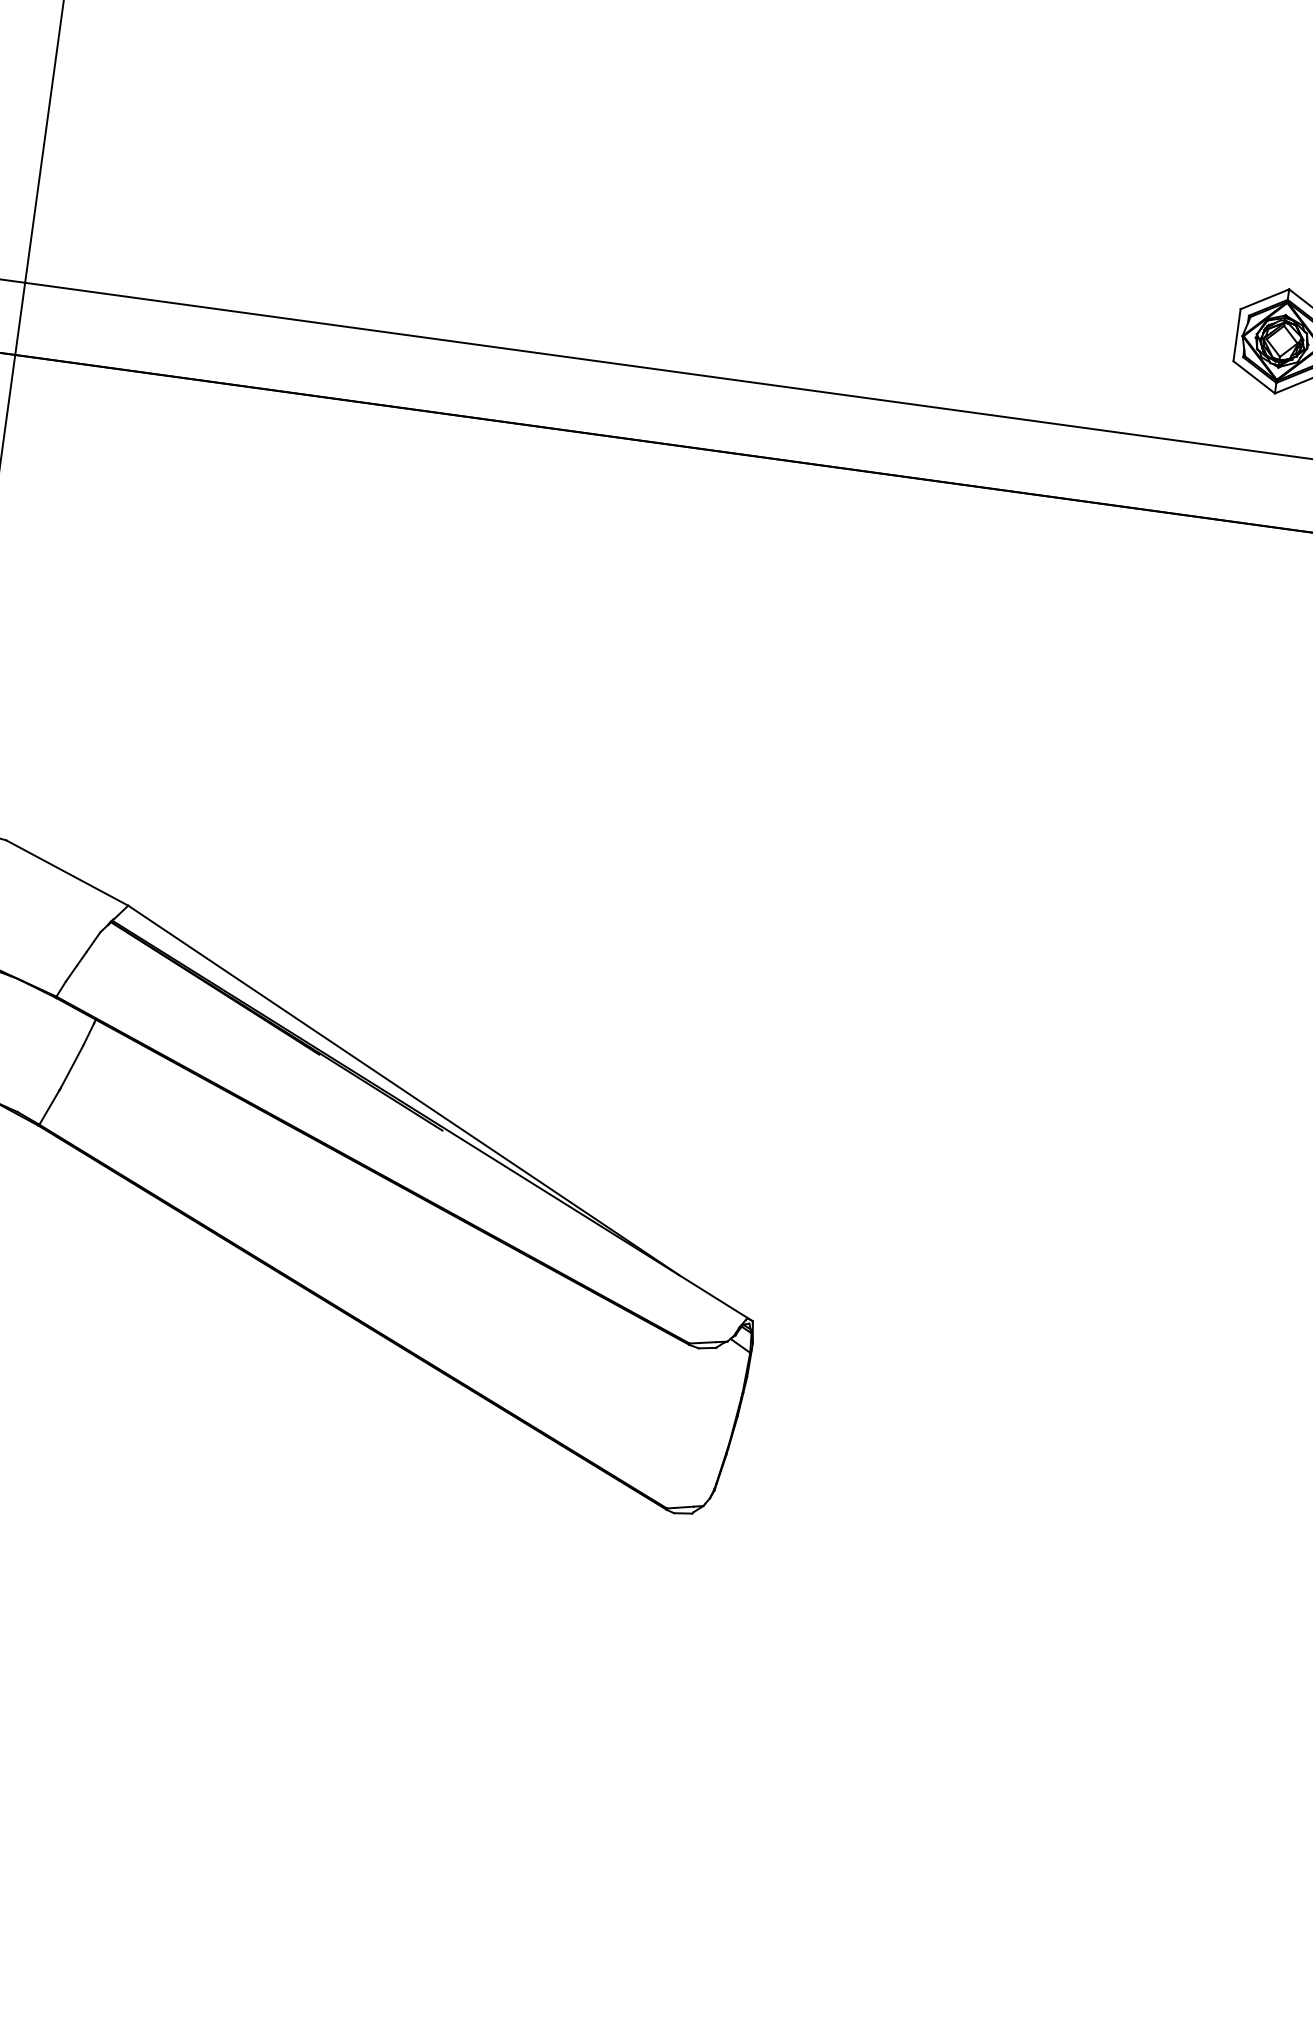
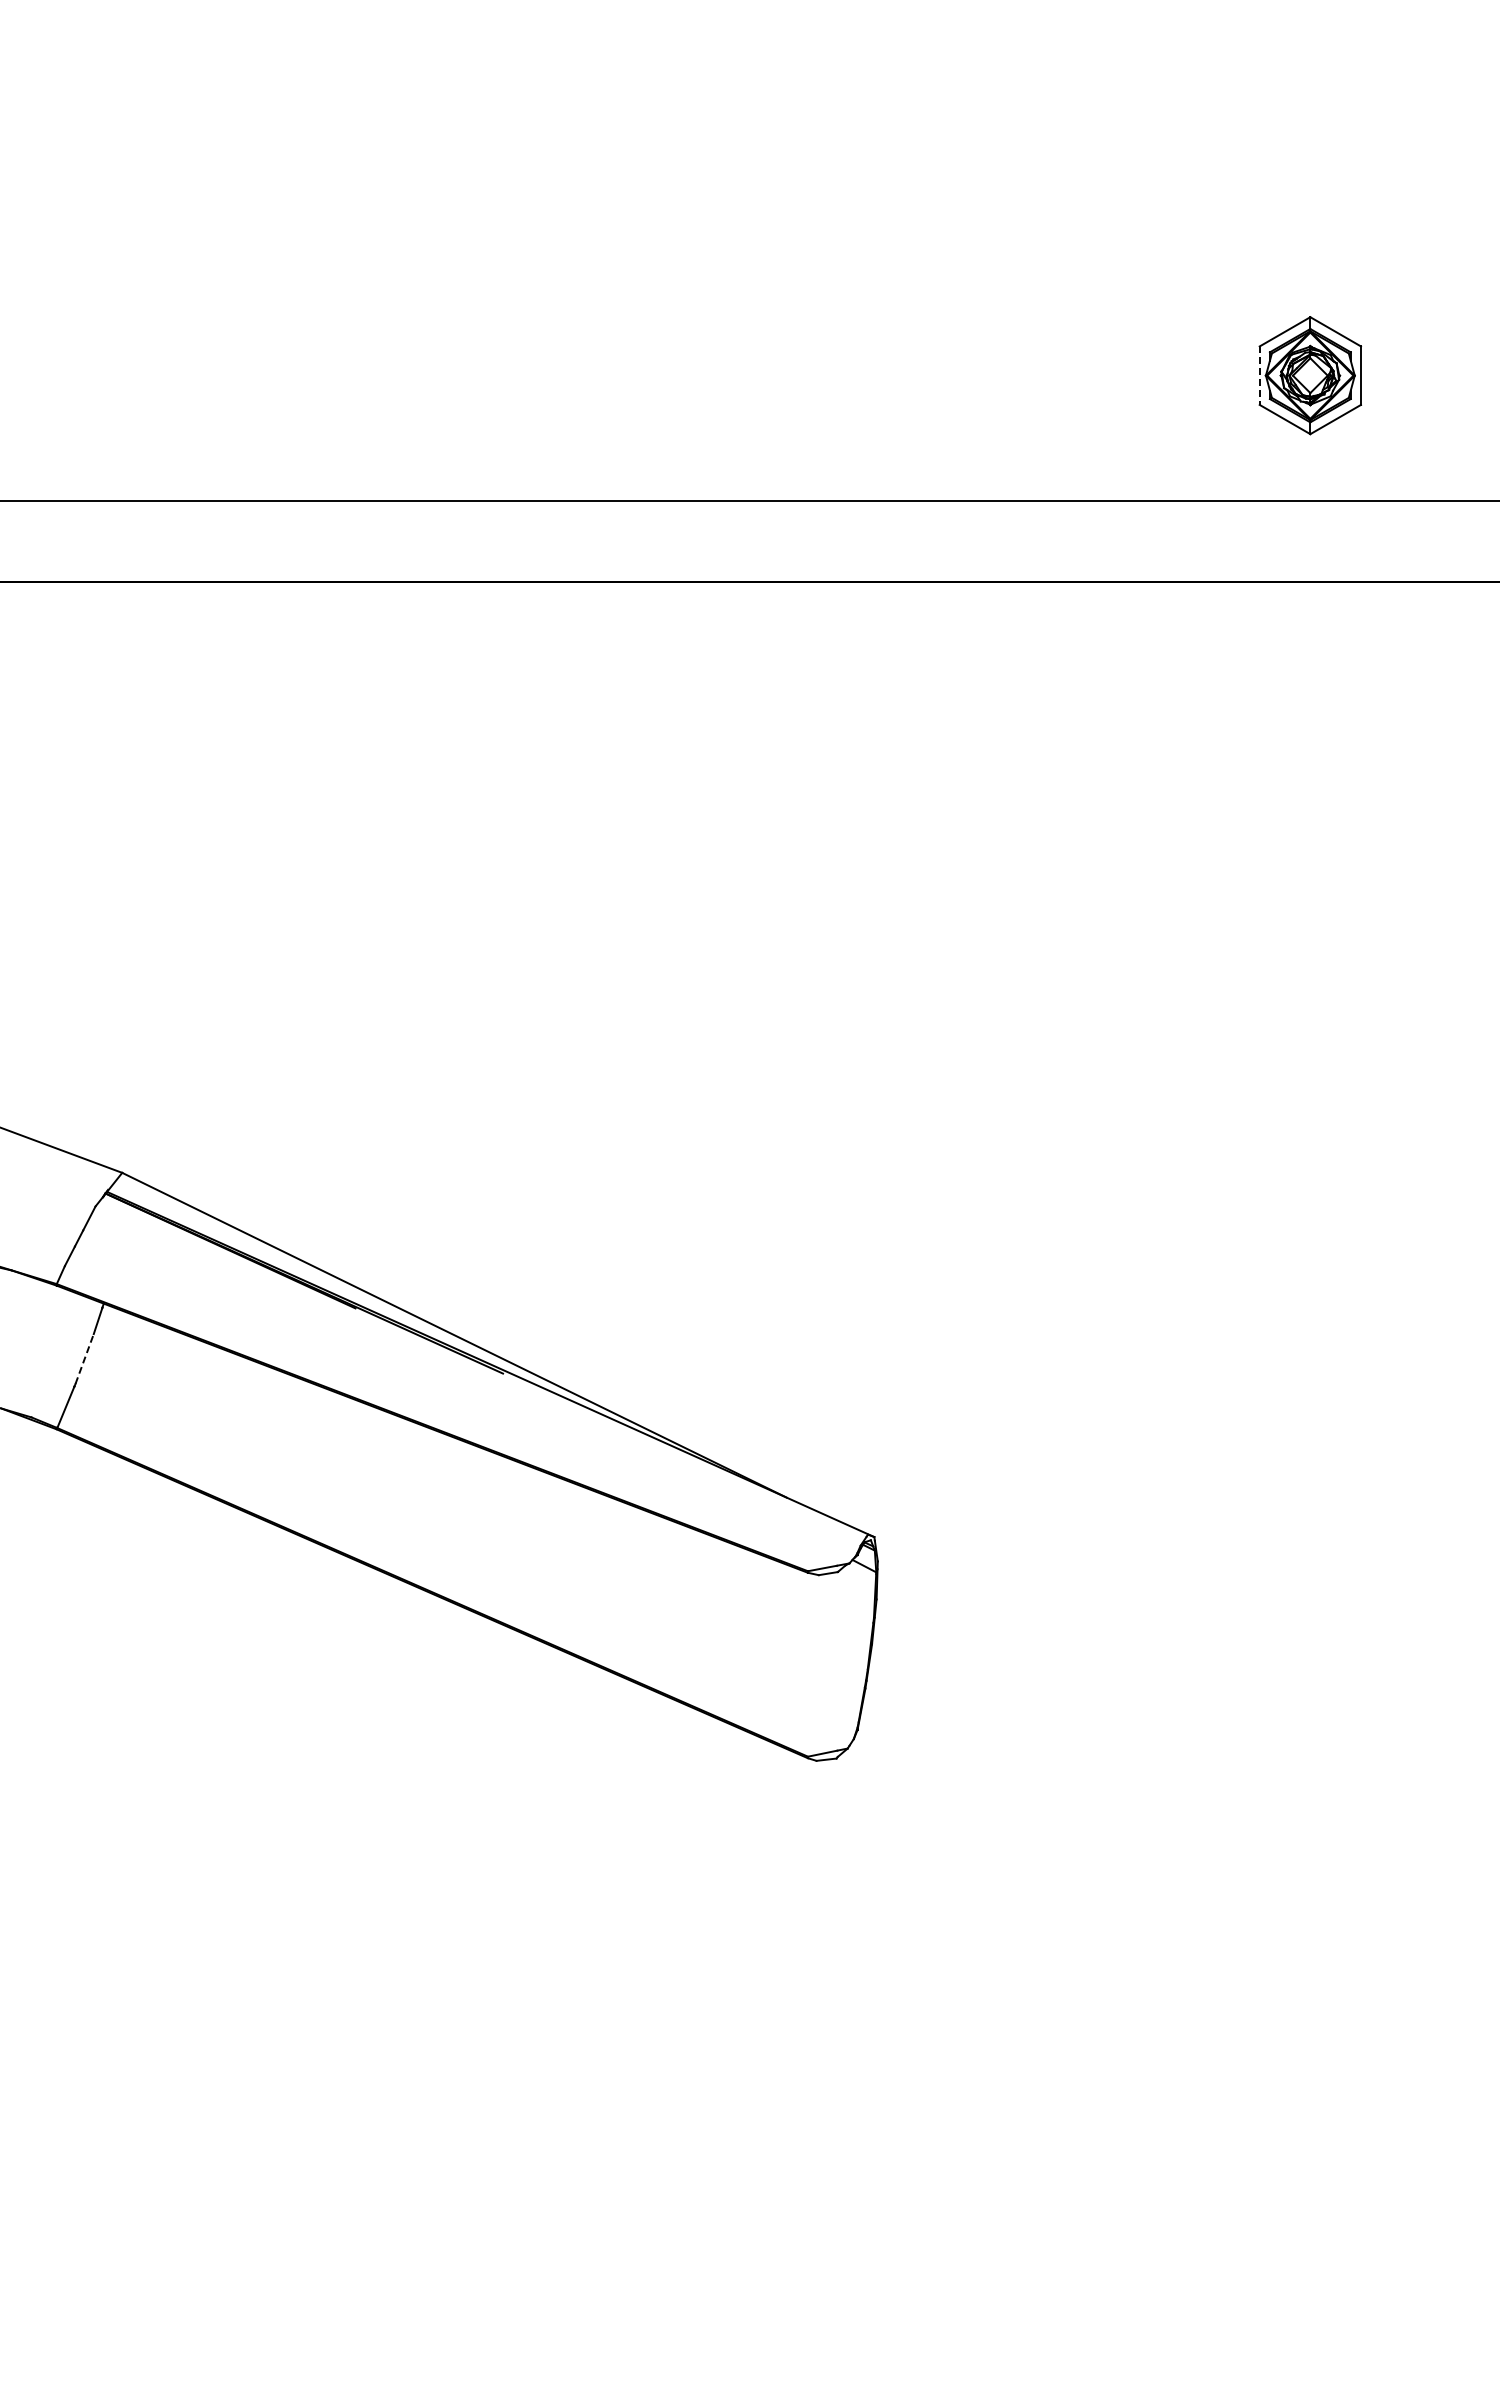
line: (1236, 335) -> (1259, 376), solid -> dashed
line: (71, 1067) -> (84, 1359), solid -> dashed

